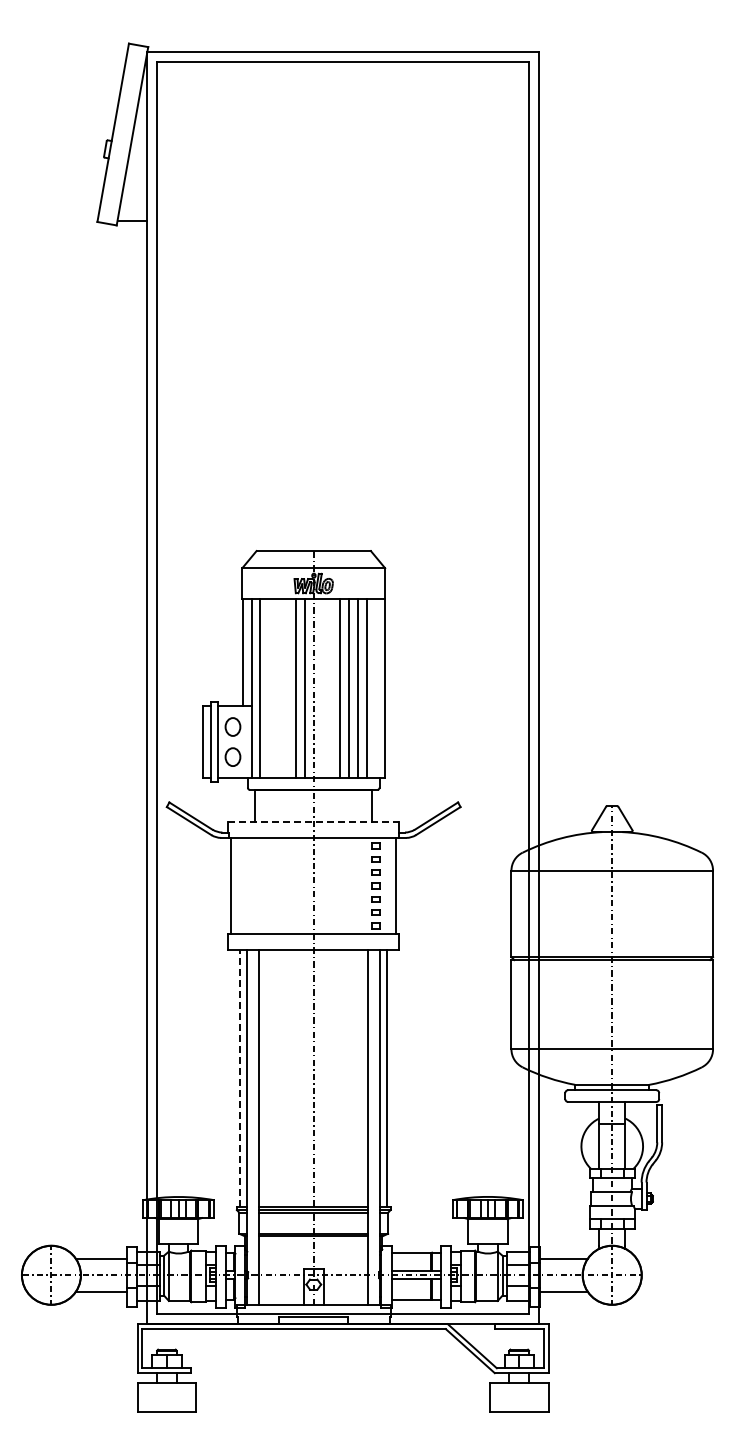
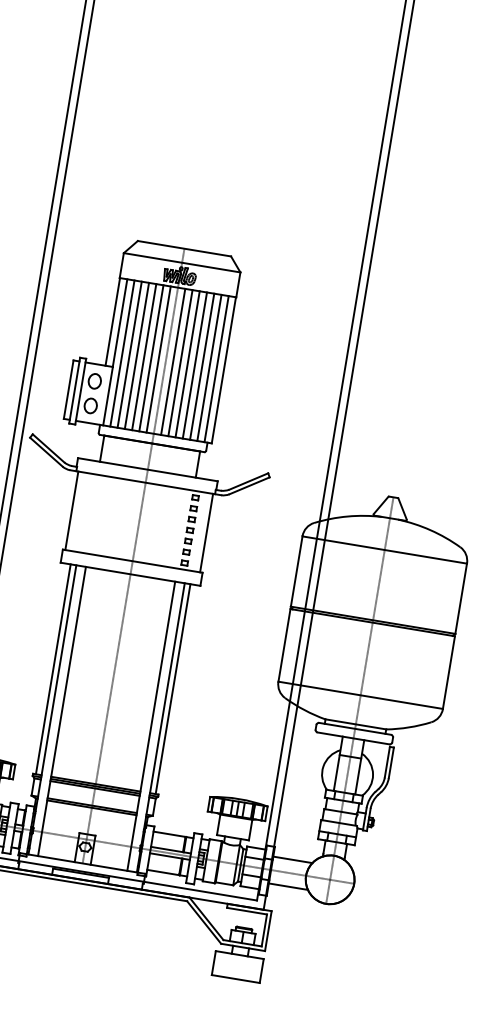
line: (269, 687) -> (129, 354), added
line: (278, 687) -> (137, 355), added
line: (287, 687) -> (144, 356), added
line: (322, 687) -> (173, 361), added
line: (331, 687) -> (180, 362), added
line: (375, 687) -> (216, 368), added
line: (313, 821) -> (147, 469), dashed -> solid
line: (240, 1078) -> (53, 669), dashed -> solid

